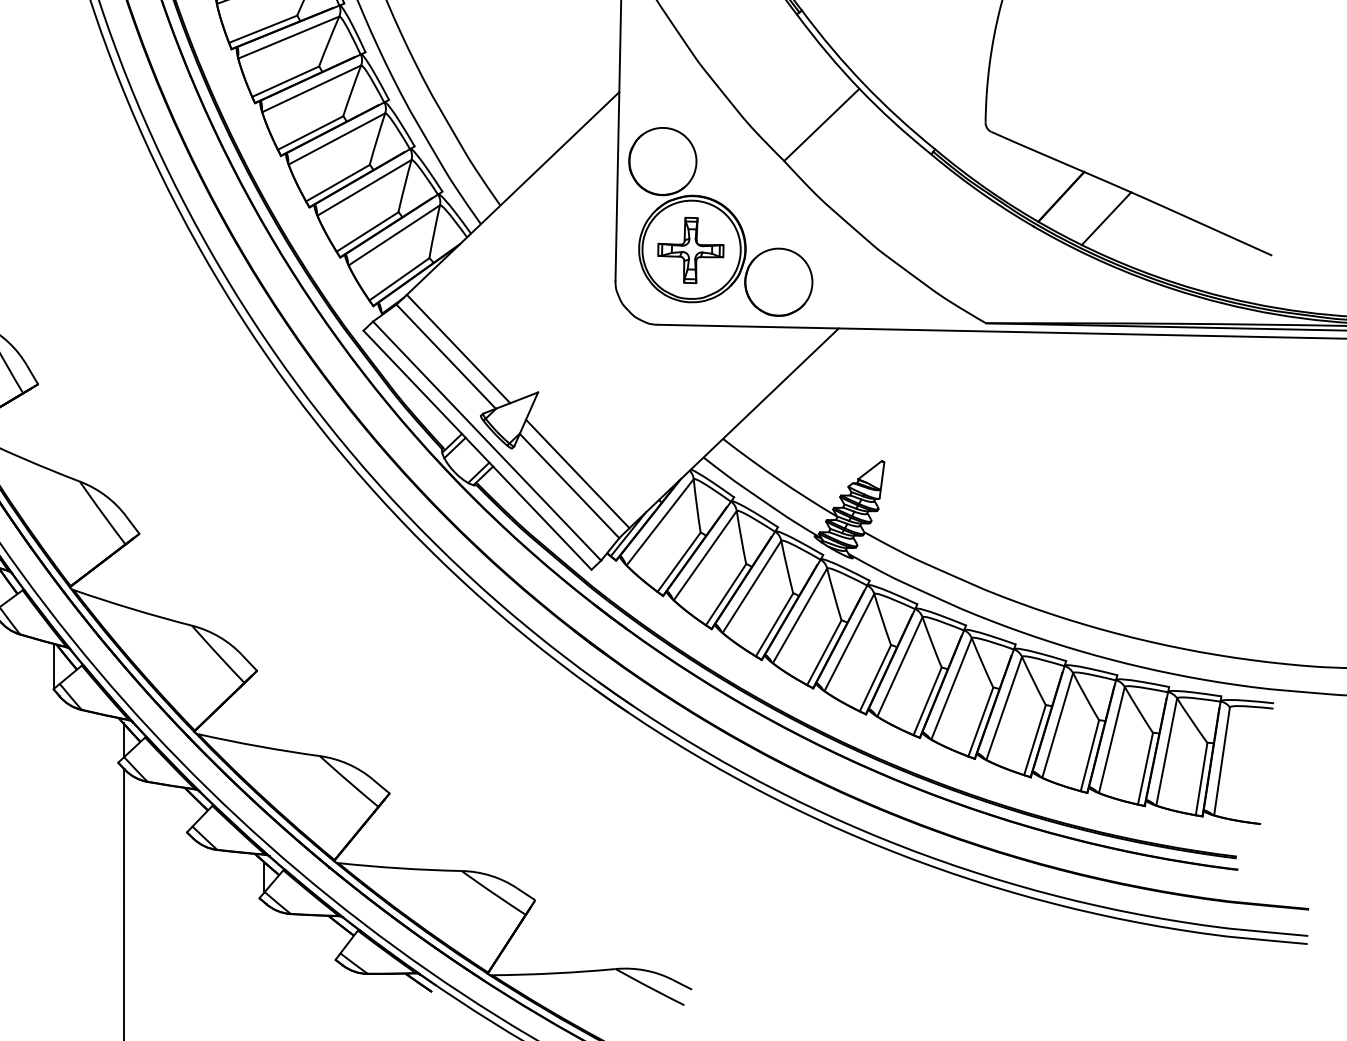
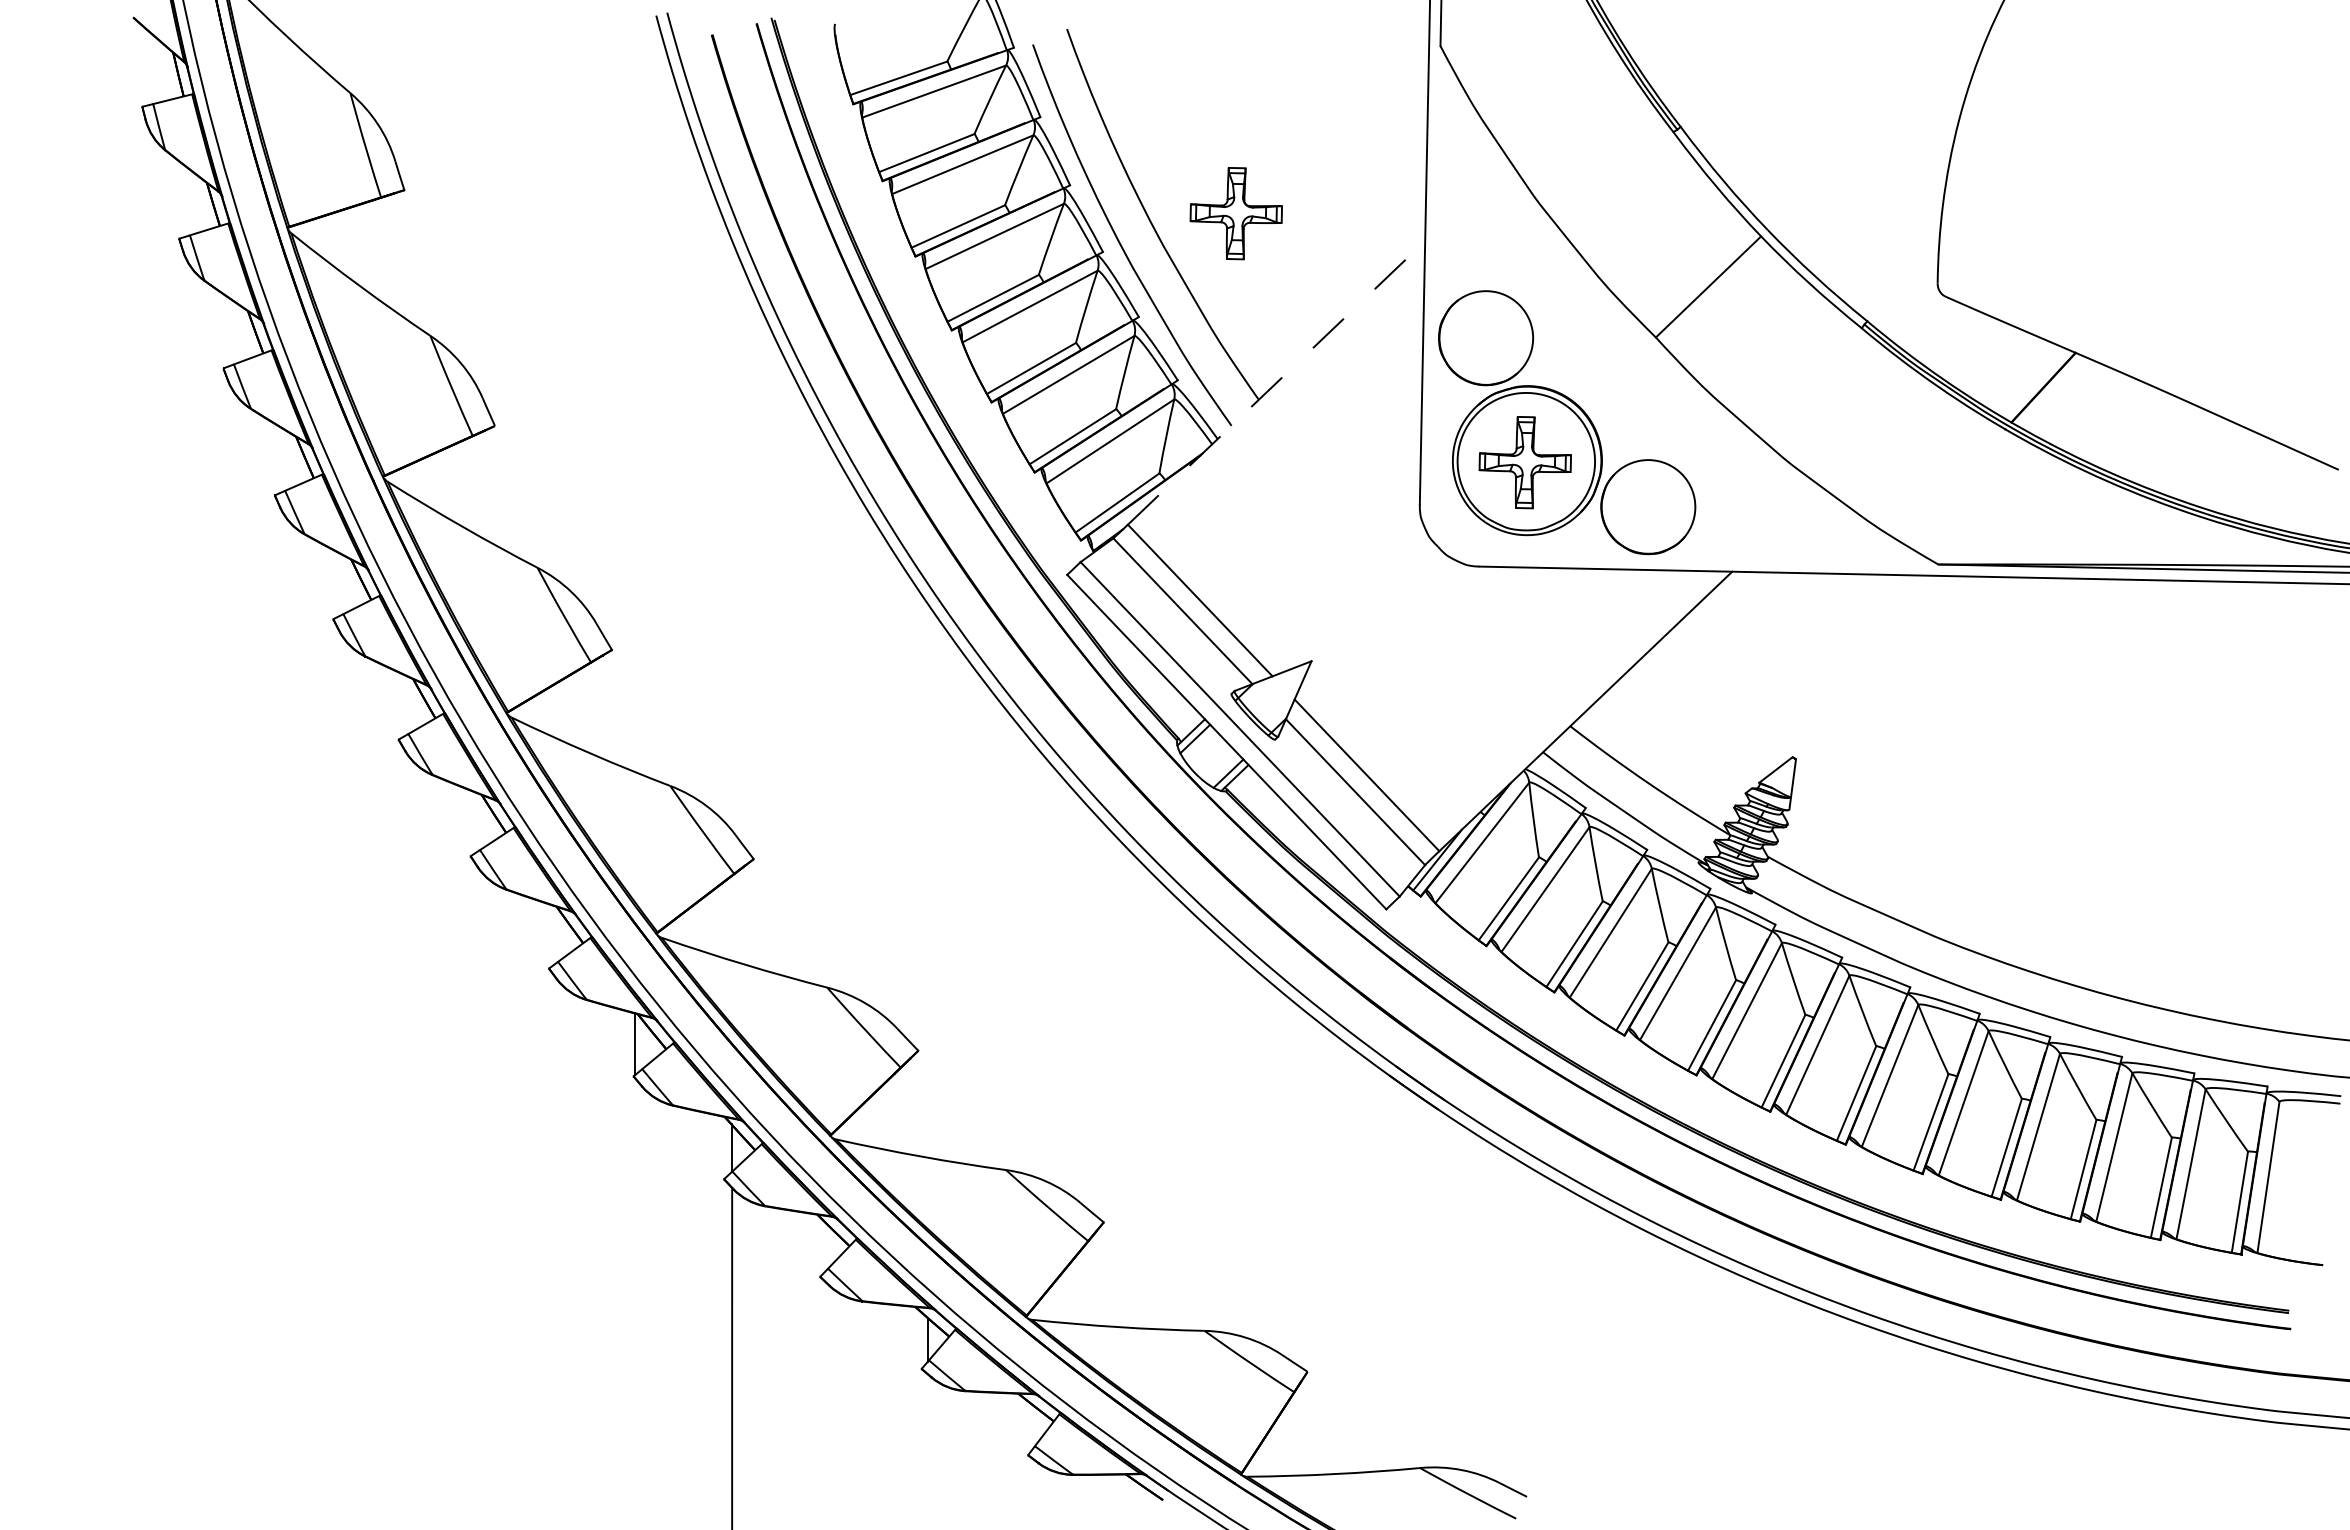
part: (483, 72) -> (1235, 213), added
line: (513, 193) -> (1276, 382), solid -> dashed
line: (1106, 218) -> (2106, 418), removed

